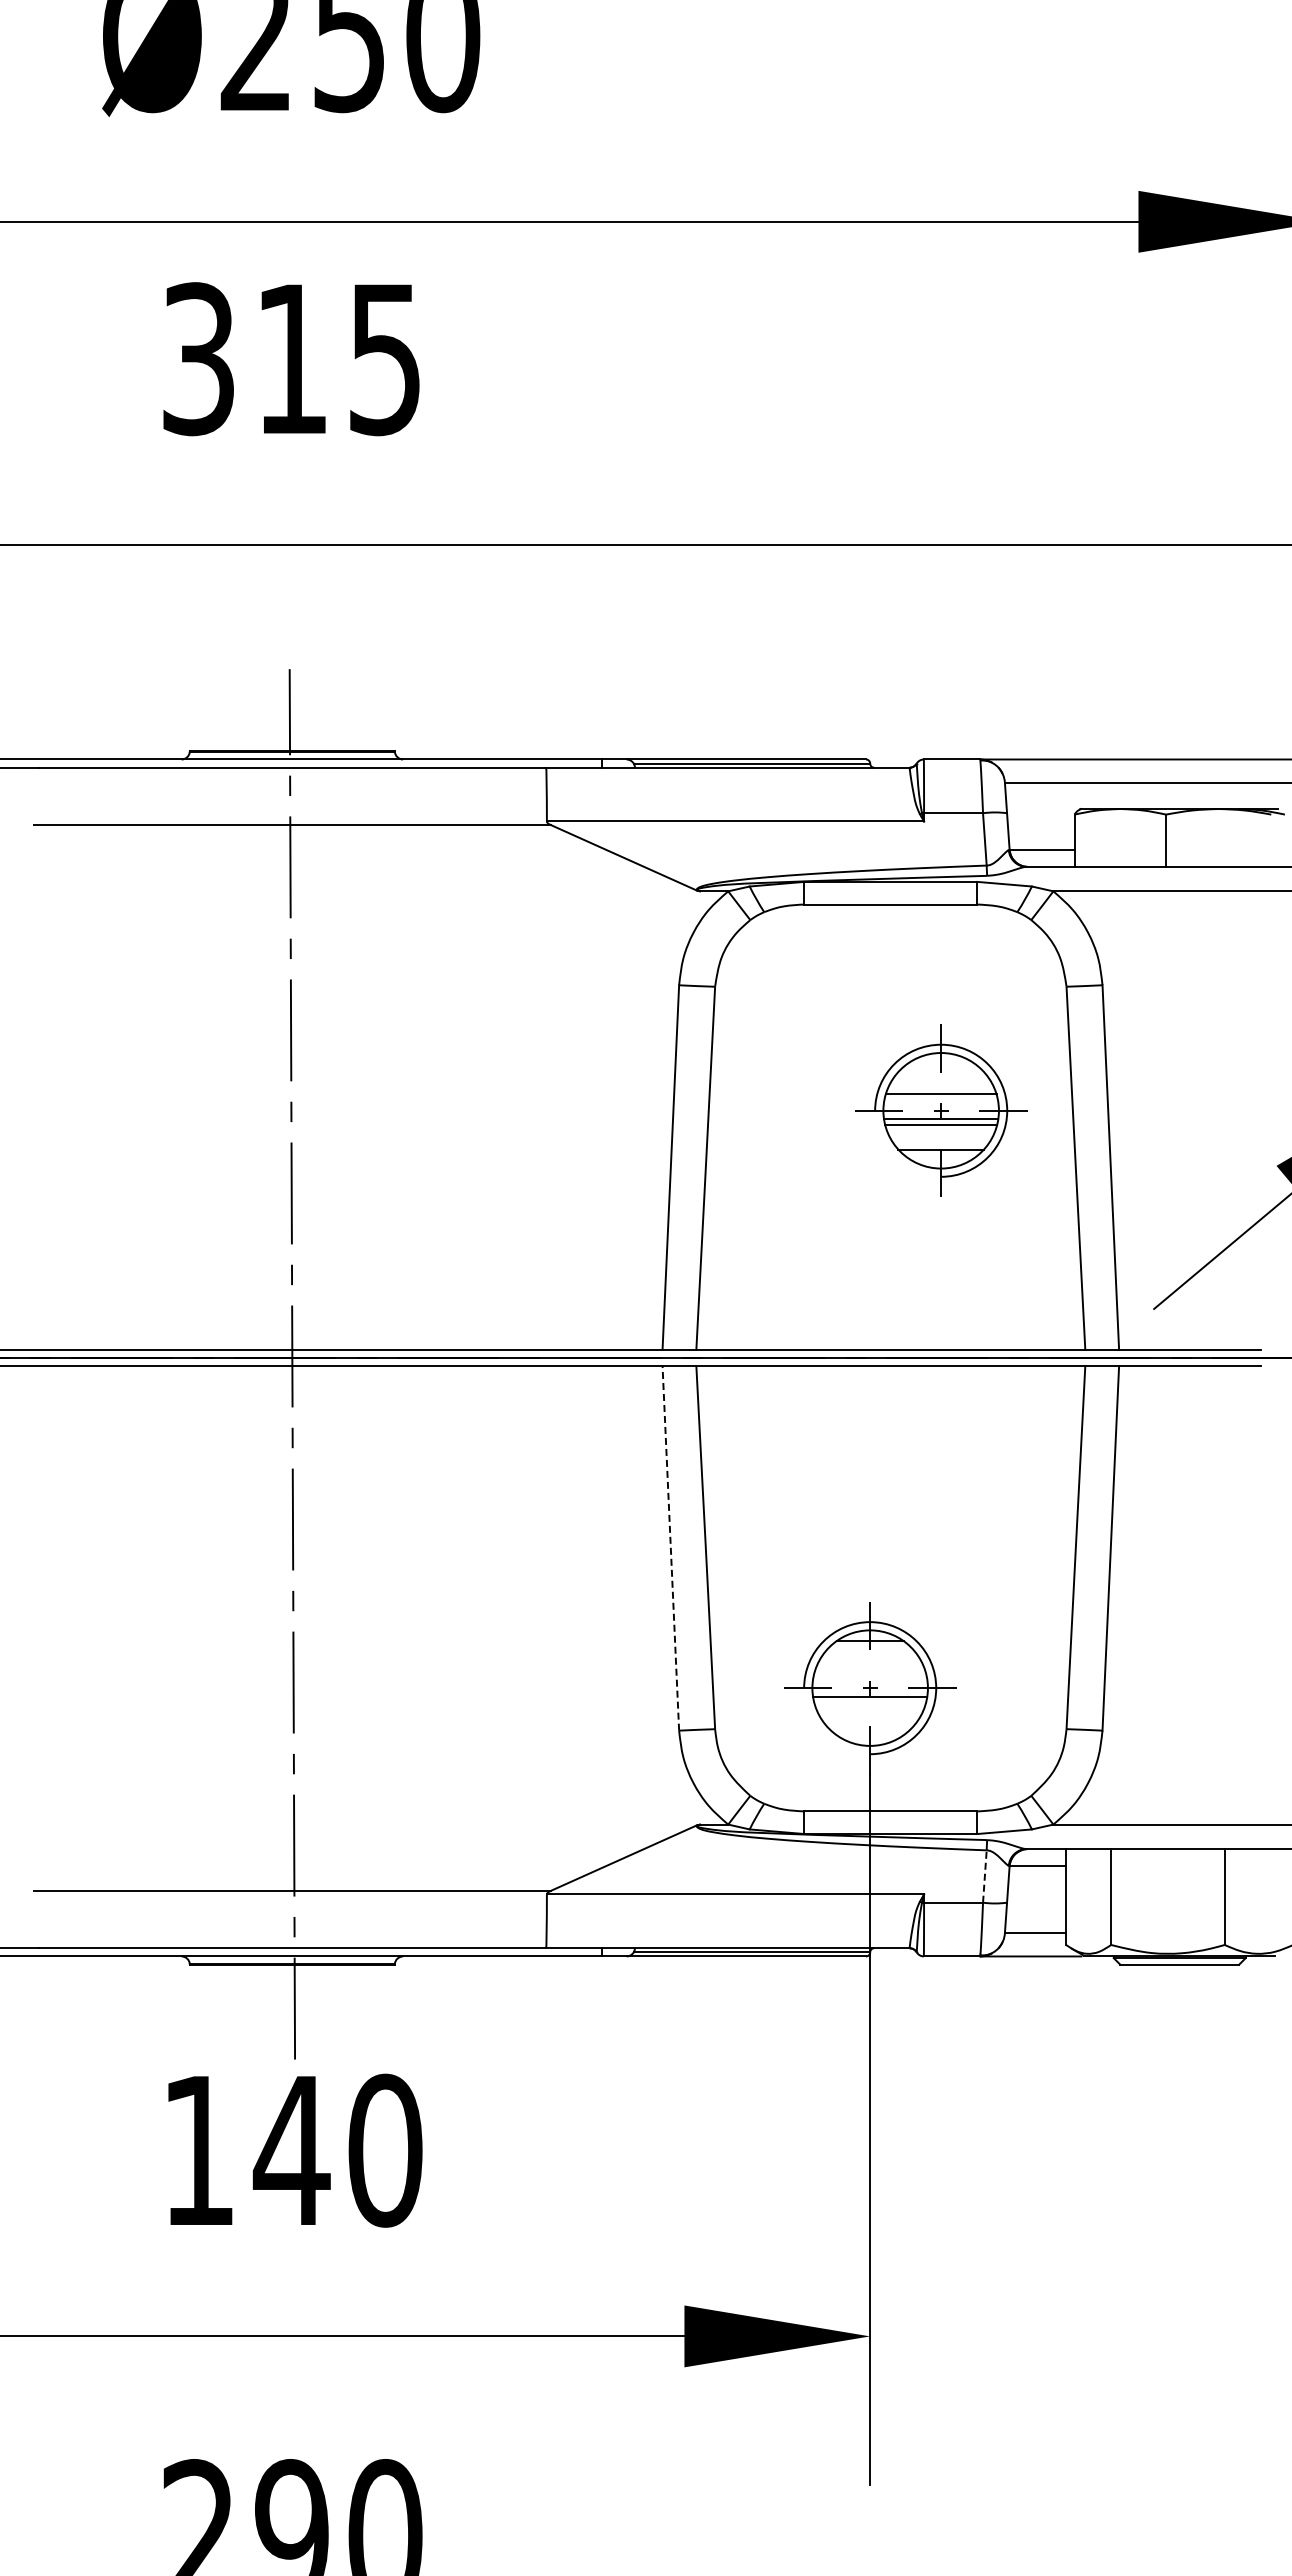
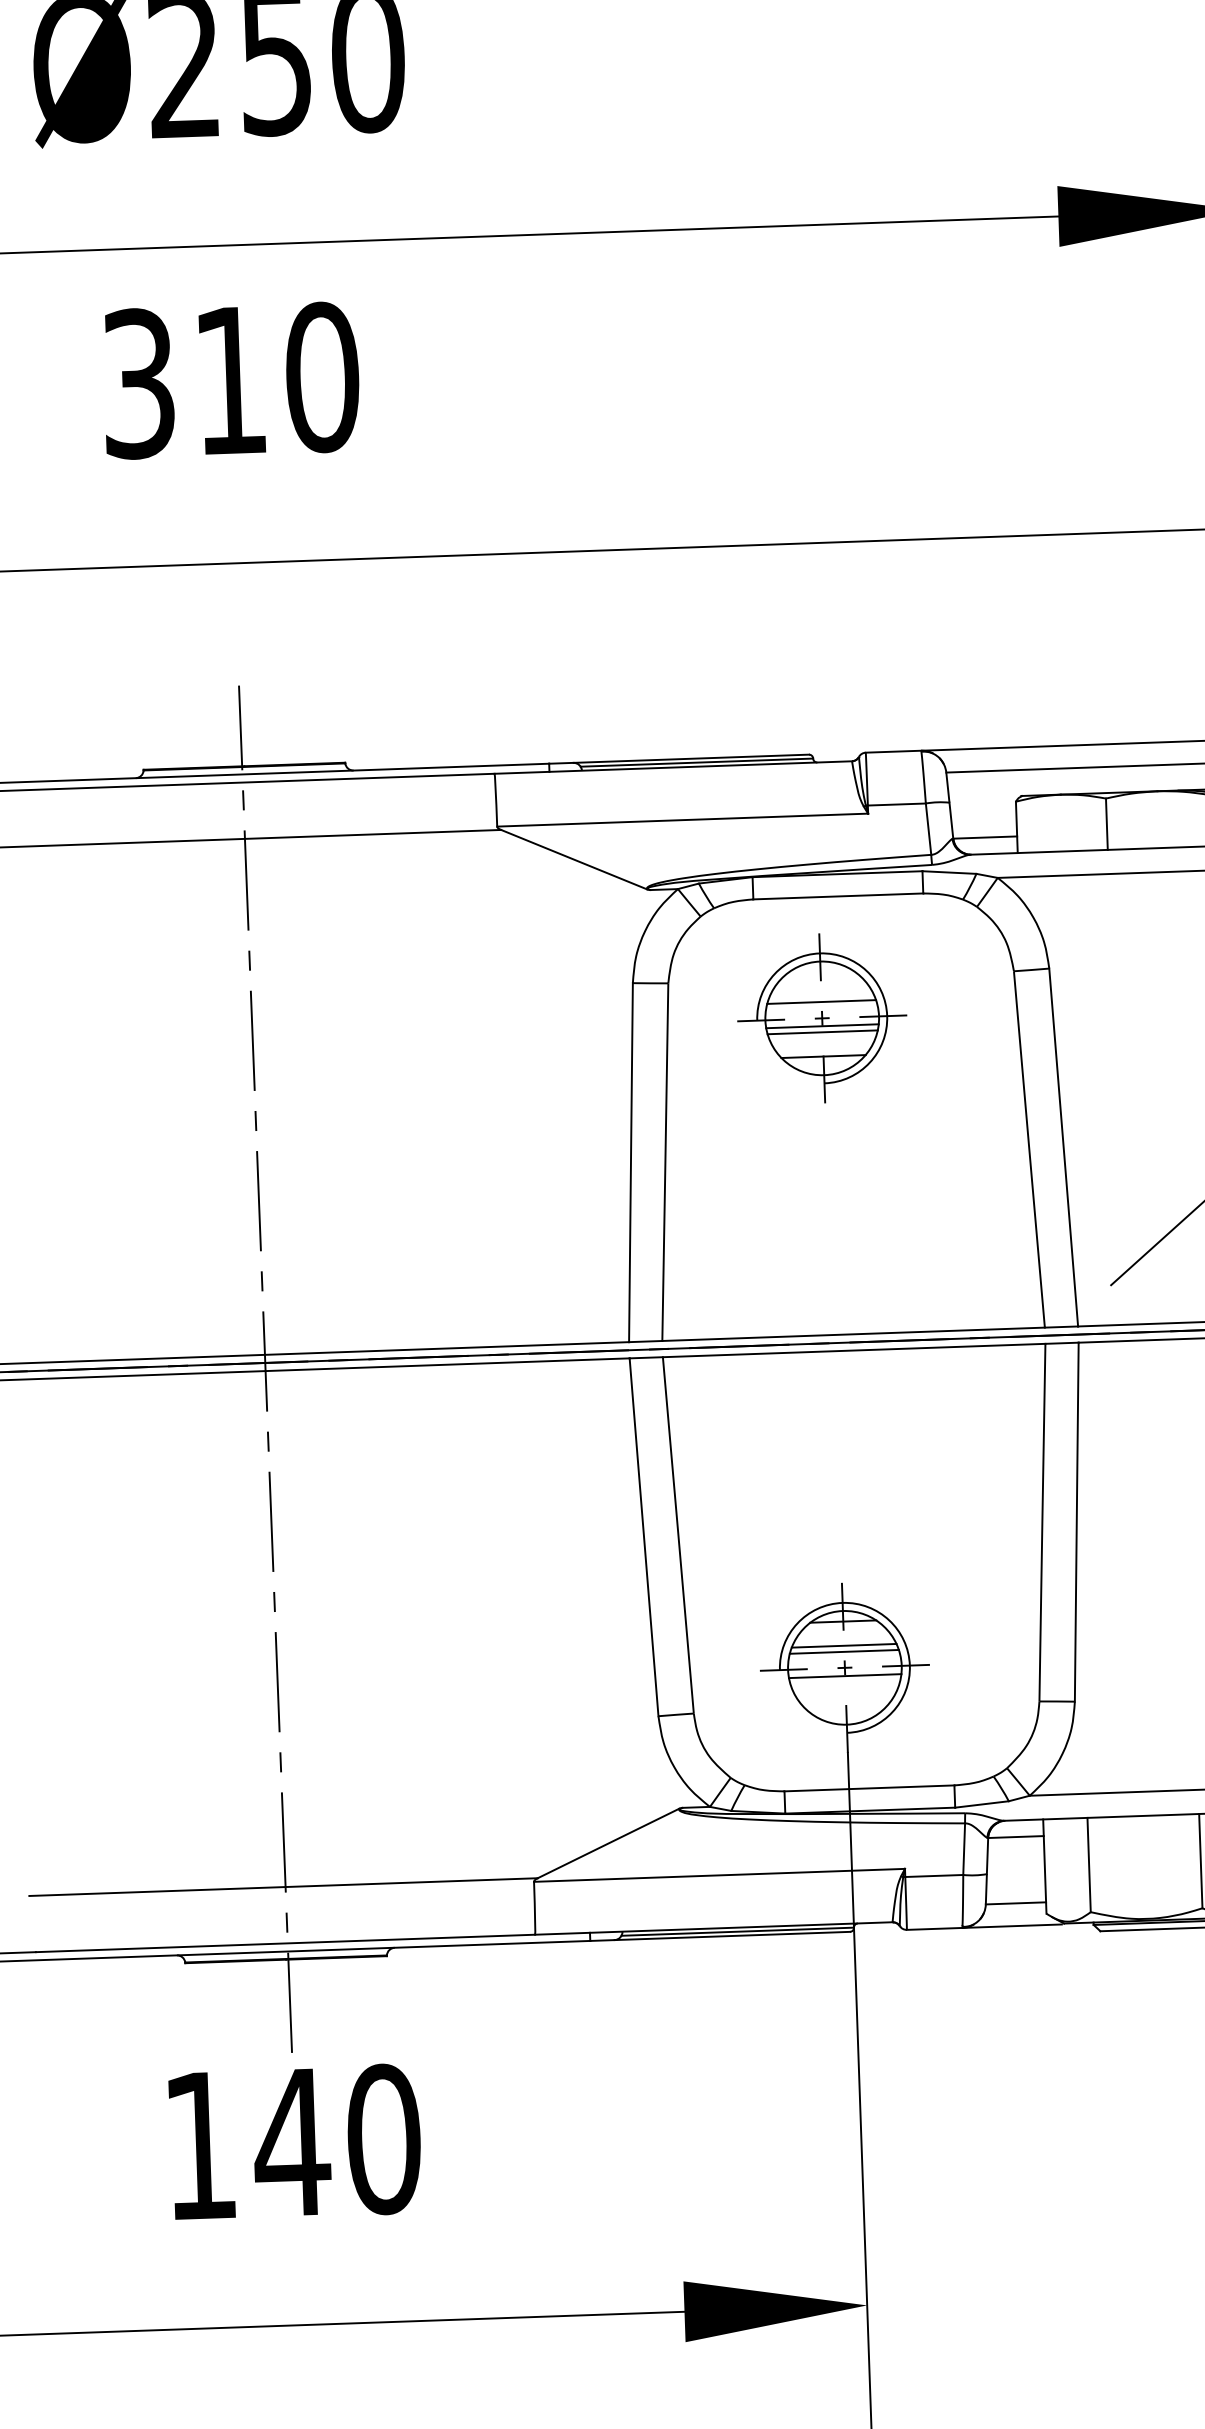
text: (385, 359) -> (322, 377), 315 -> 310
part: (941, 1110) -> (822, 1018), moved
line: (670, 1547) -> (643, 1536), dashed -> solid
line: (869, 1665) -> (843, 1645), added
line: (869, 1671) -> (843, 1651), added
line: (984, 1876) -> (963, 1849), dashed -> solid

